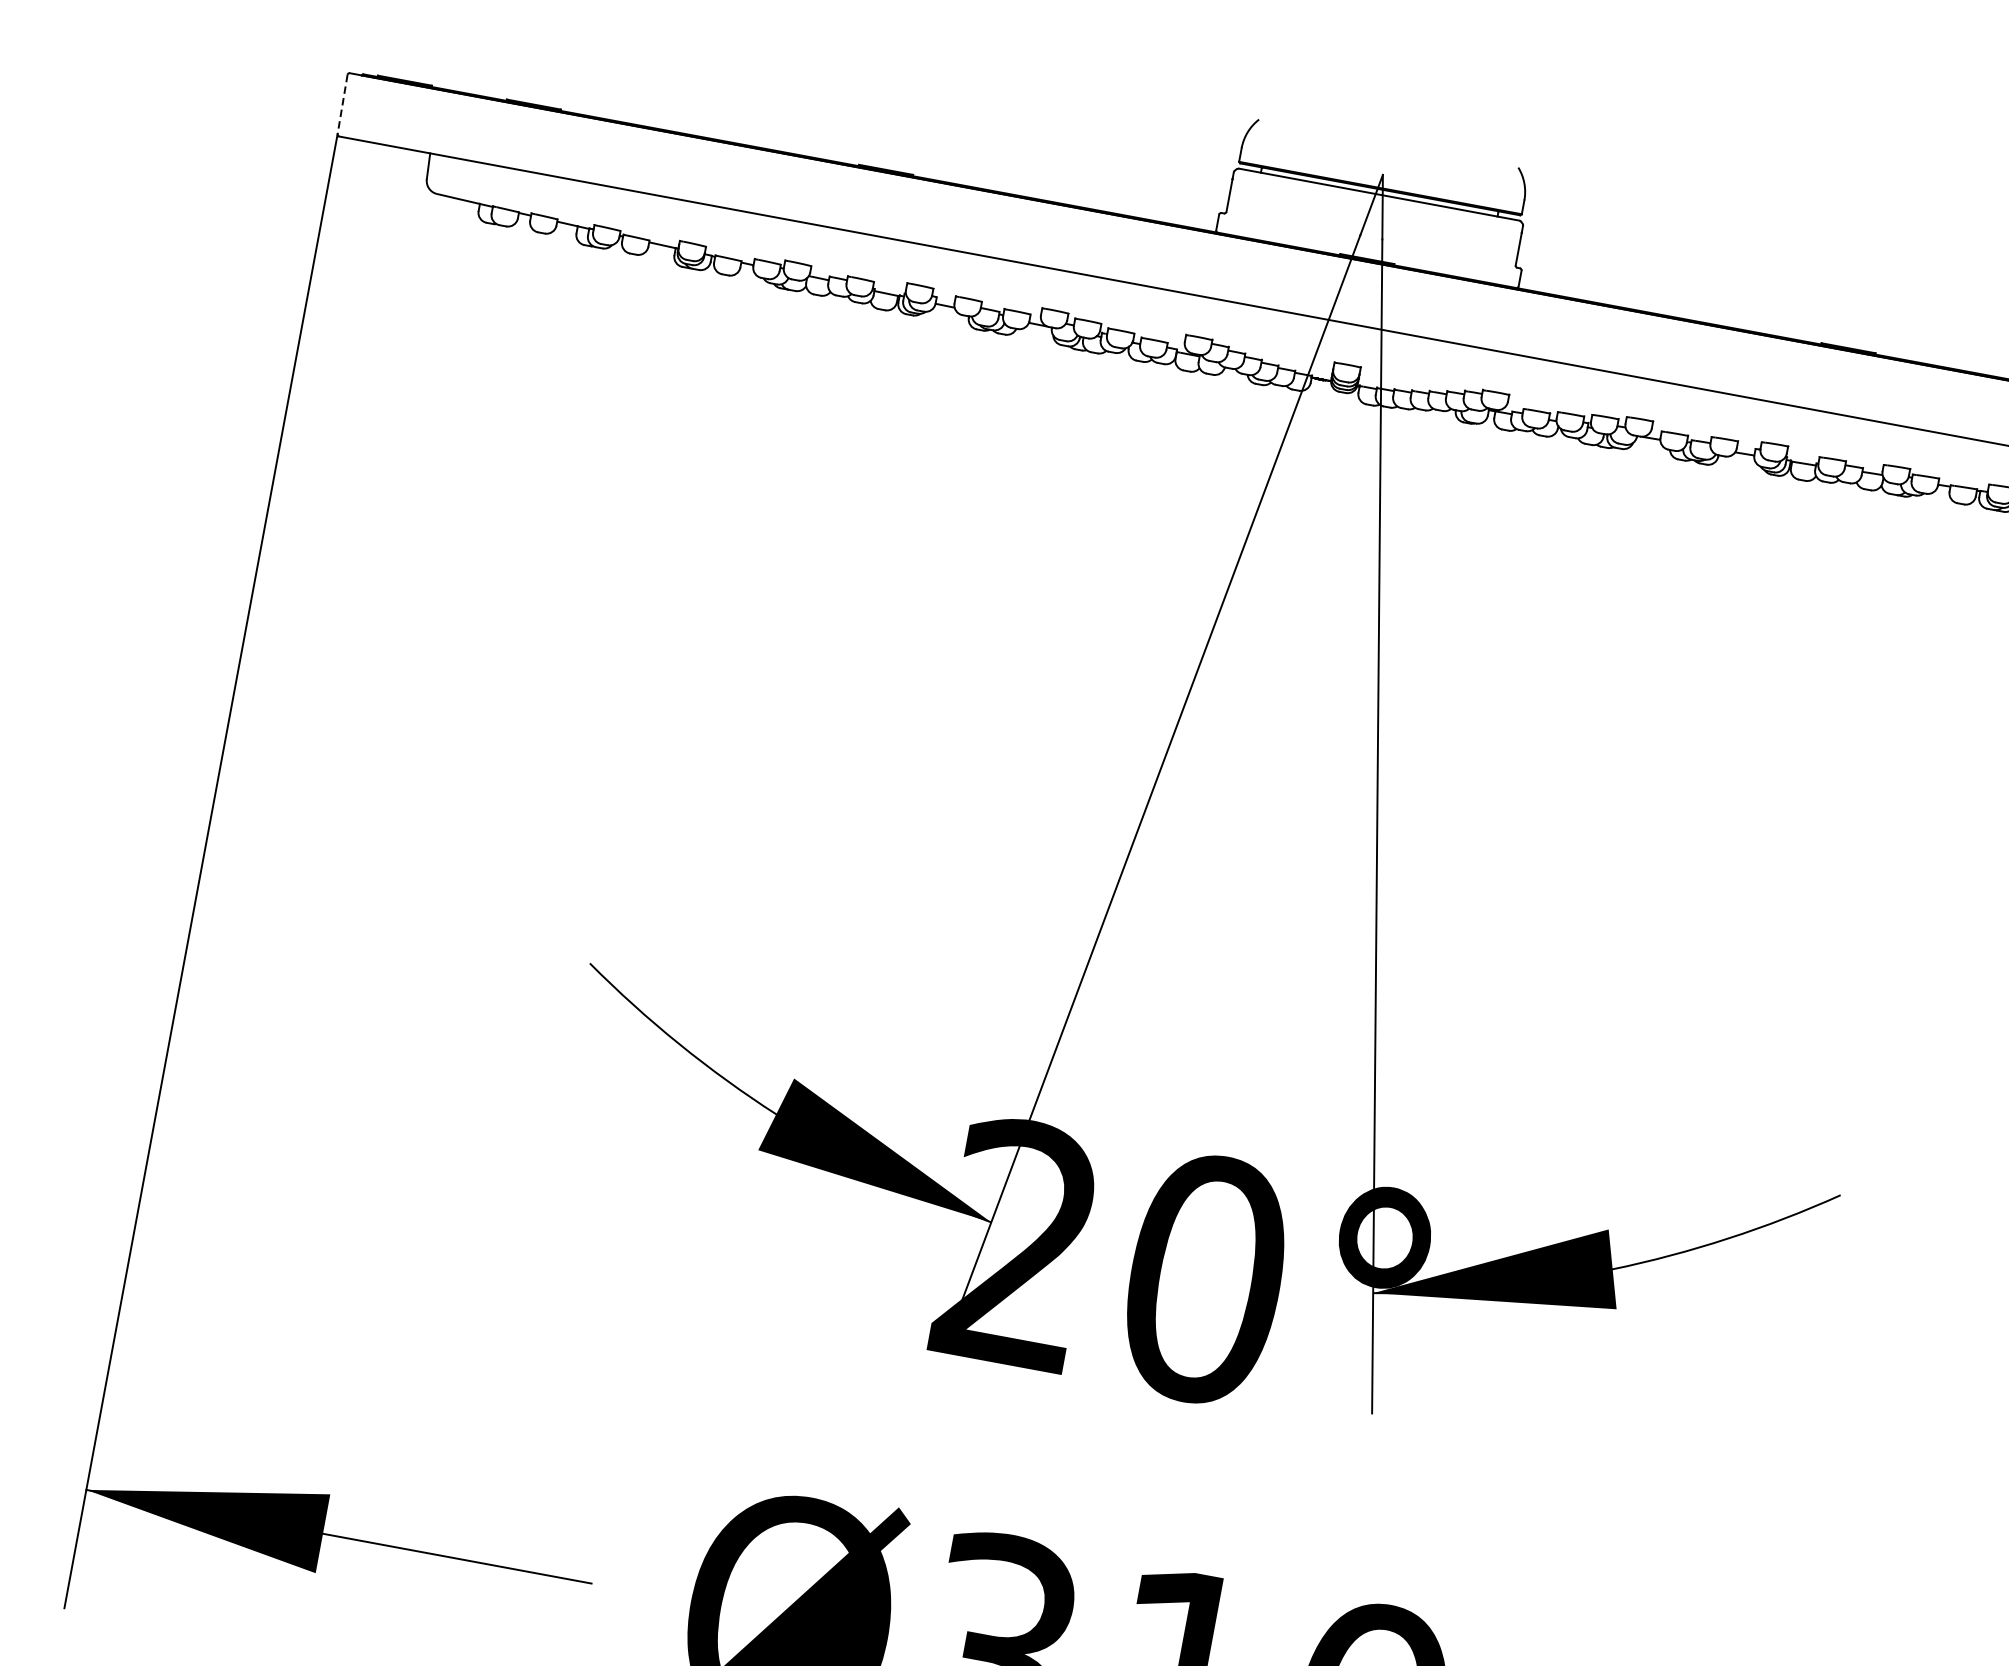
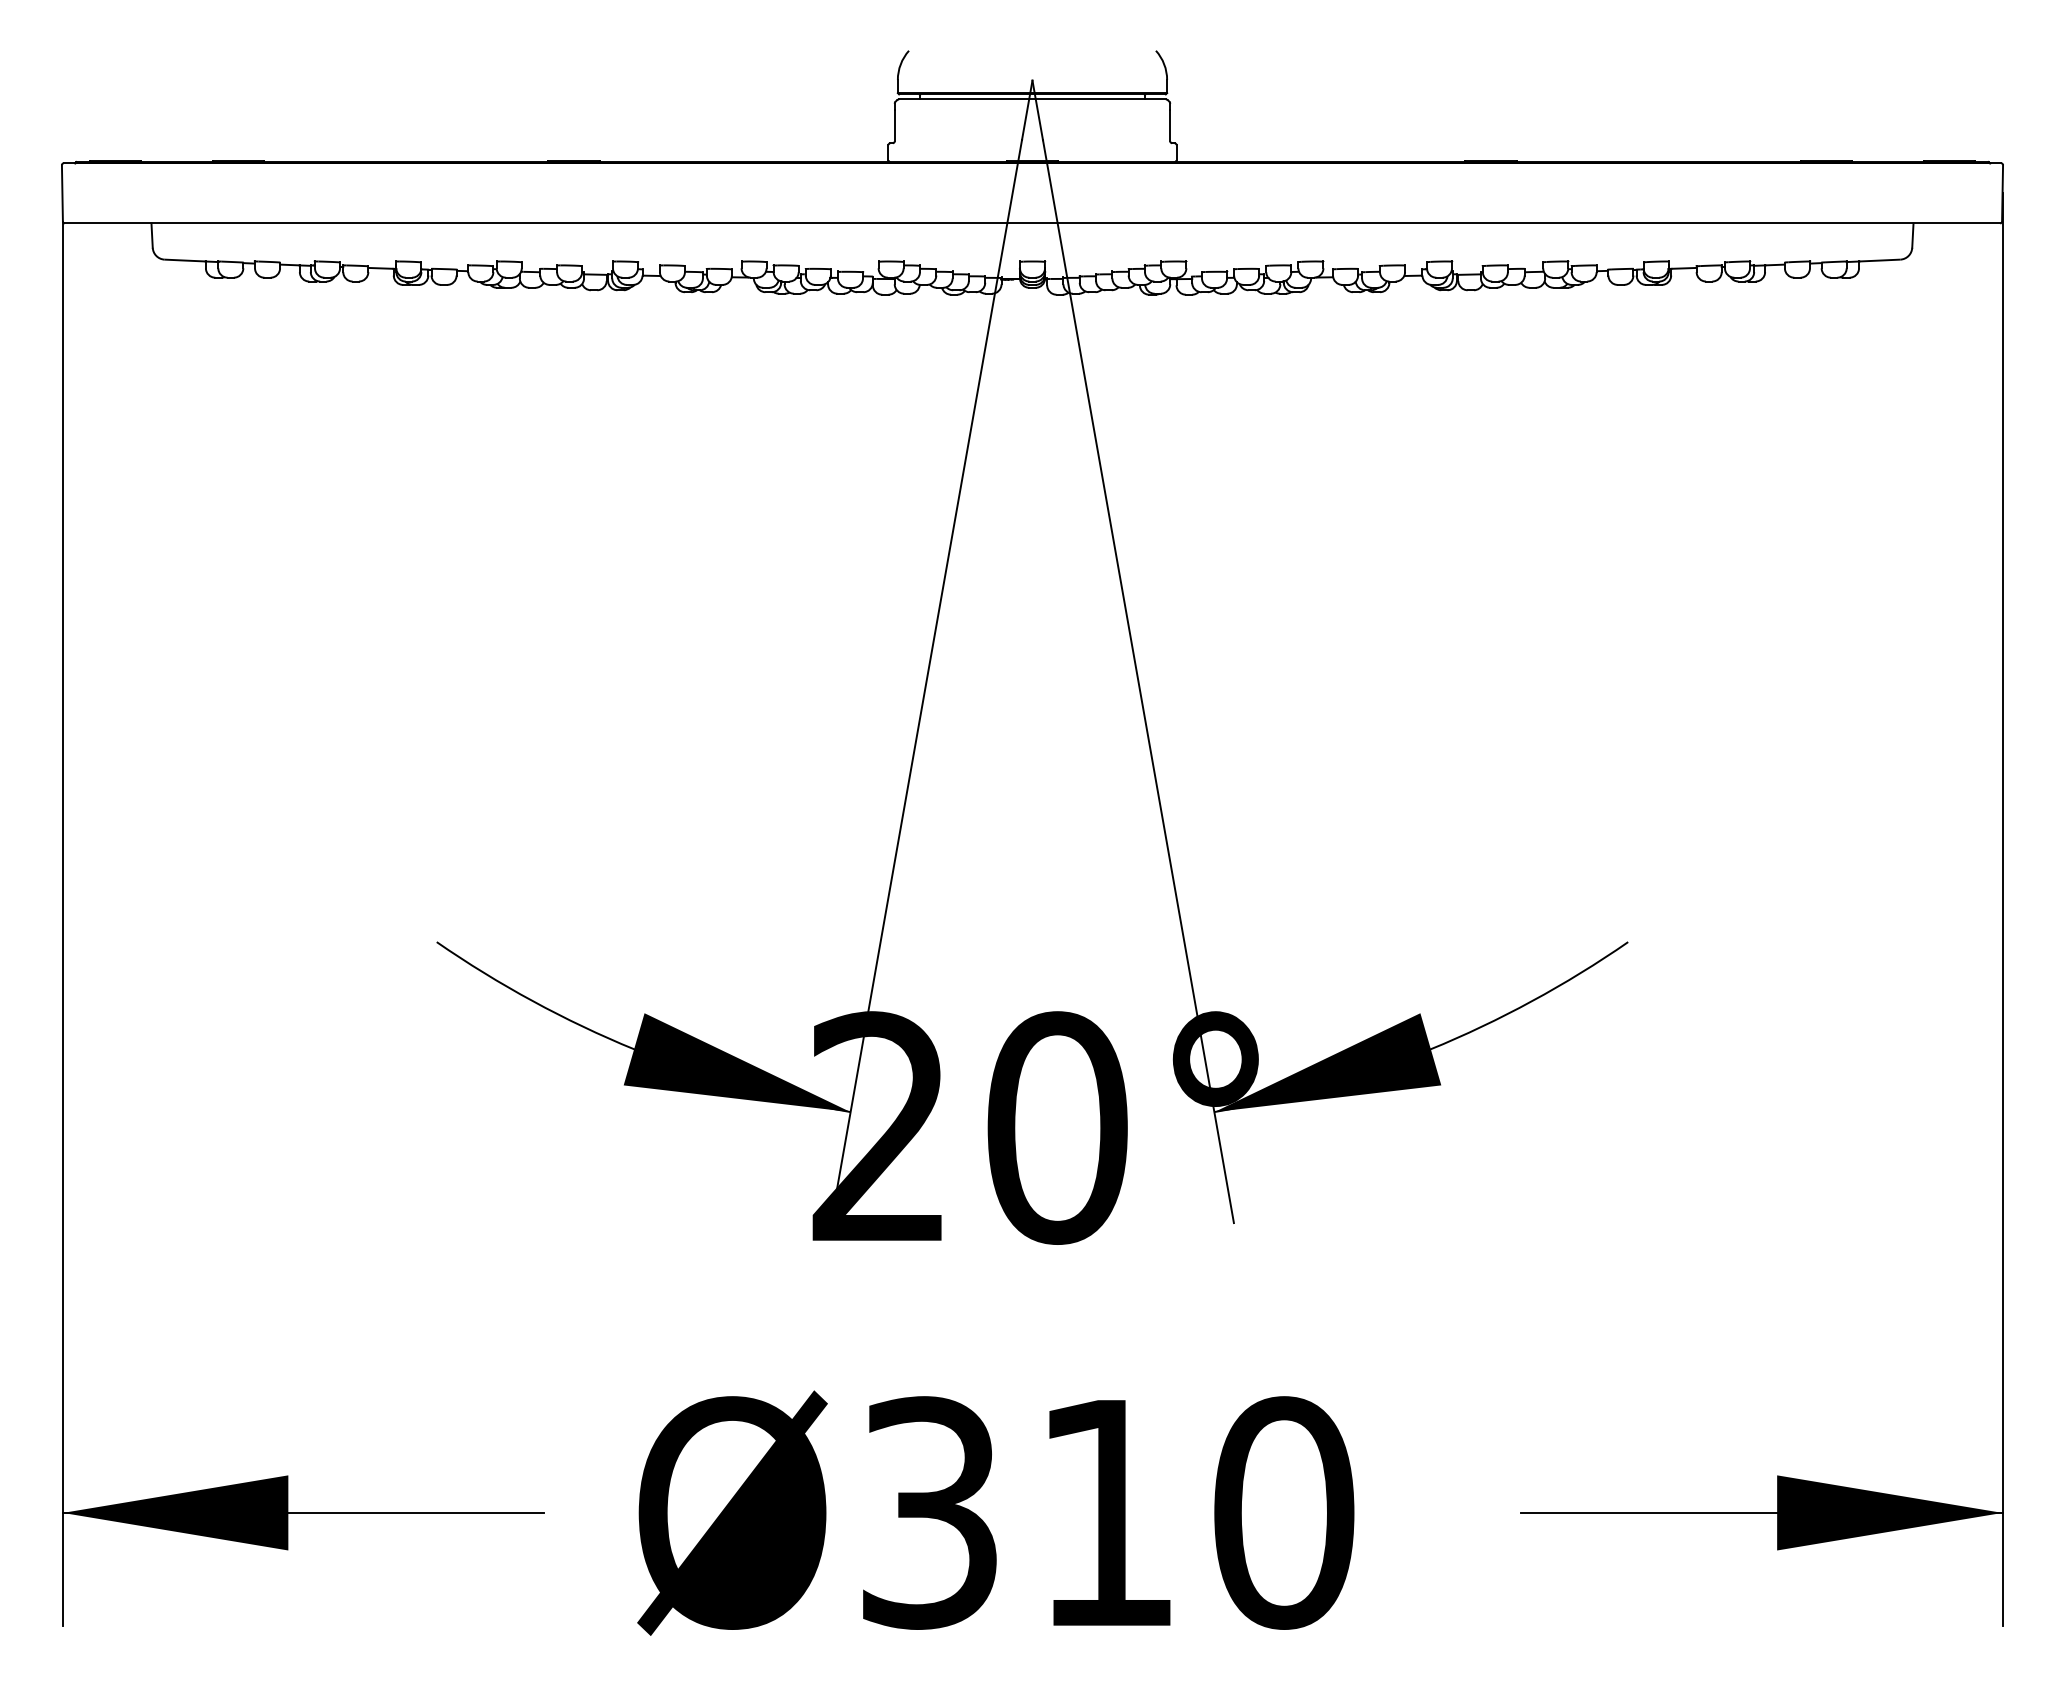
line: (342, 104) -> (62, 193), dashed -> solid

